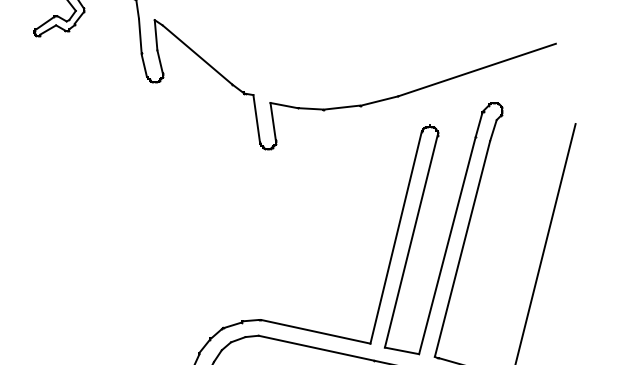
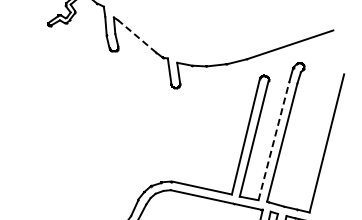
line: (196, 54) -> (136, 36), solid -> dashed
line: (448, 244) -> (274, 140), solid -> dashed

